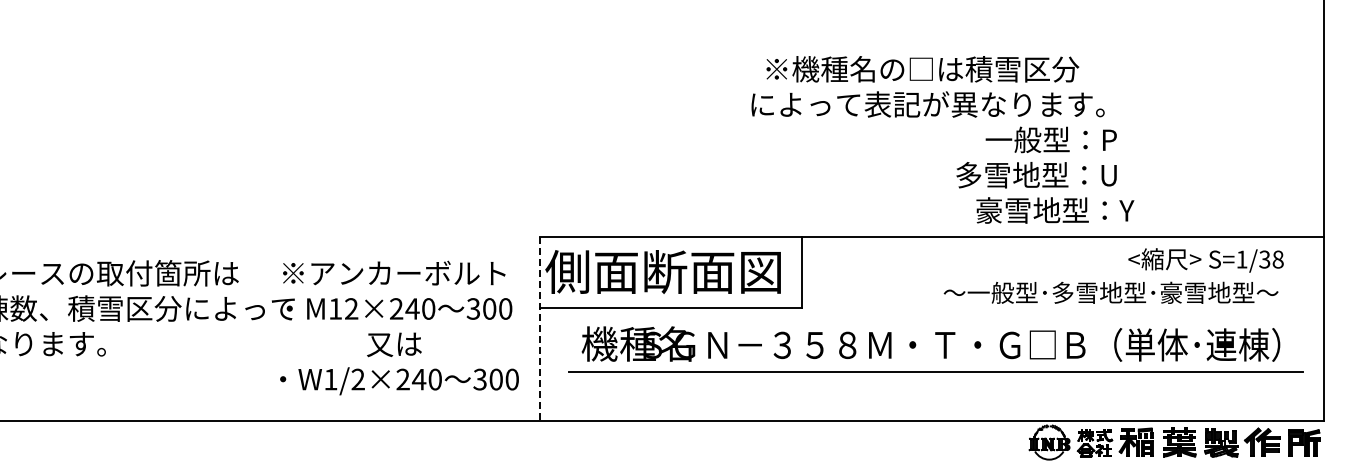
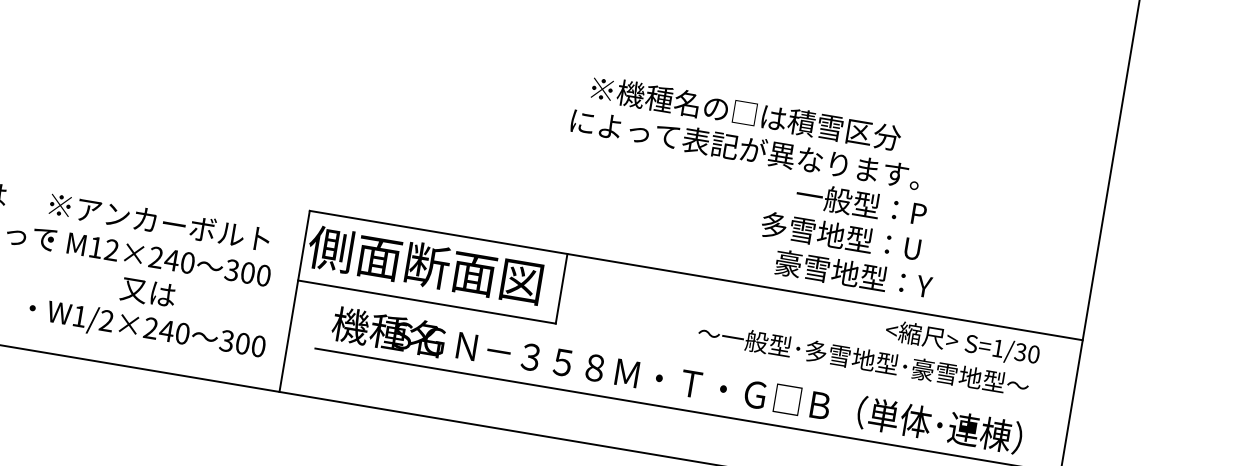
text: (942, 139) -> (754, 185), moved
text: (1277, 259) -> (1033, 354), S=1/38 -> S=1/30
line: (540, 329) -> (294, 301), dashed -> solid

